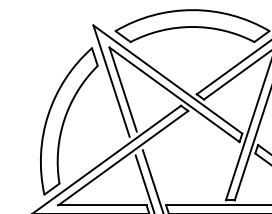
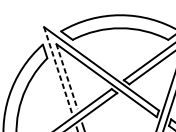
line: (111, 81) -> (57, 70), solid -> dashed
line: (123, 90) -> (67, 77), solid -> dashed

